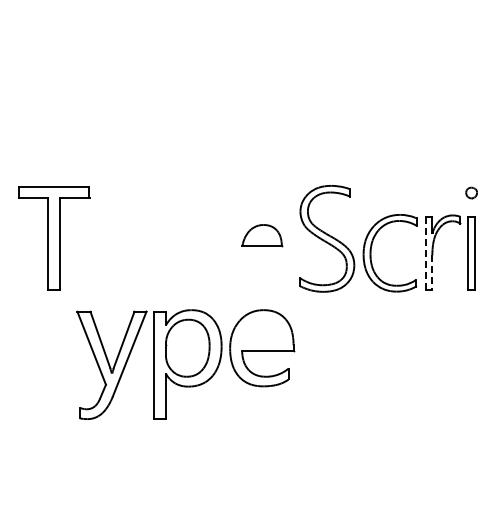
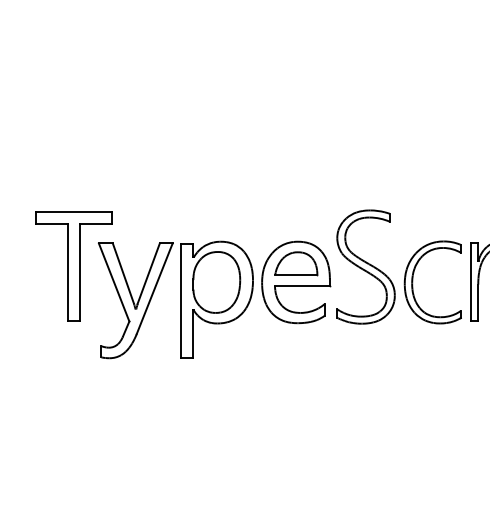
line: (425, 253) -> (470, 282), dashed -> solid
line: (432, 273) -> (478, 304), dashed -> solid
part: (185, 364) -> (214, 299), moved

